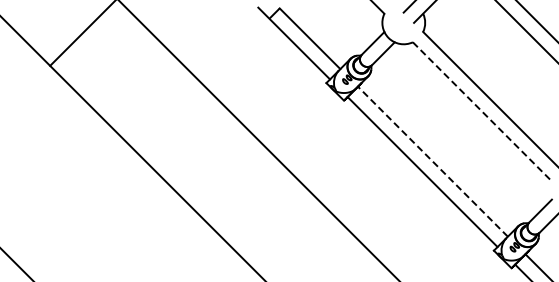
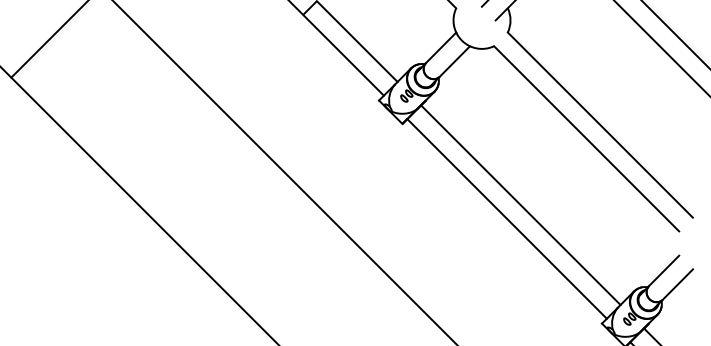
line: (482, 112) -> (586, 139), dashed -> solid
line: (432, 161) -> (520, 204), dashed -> solid

